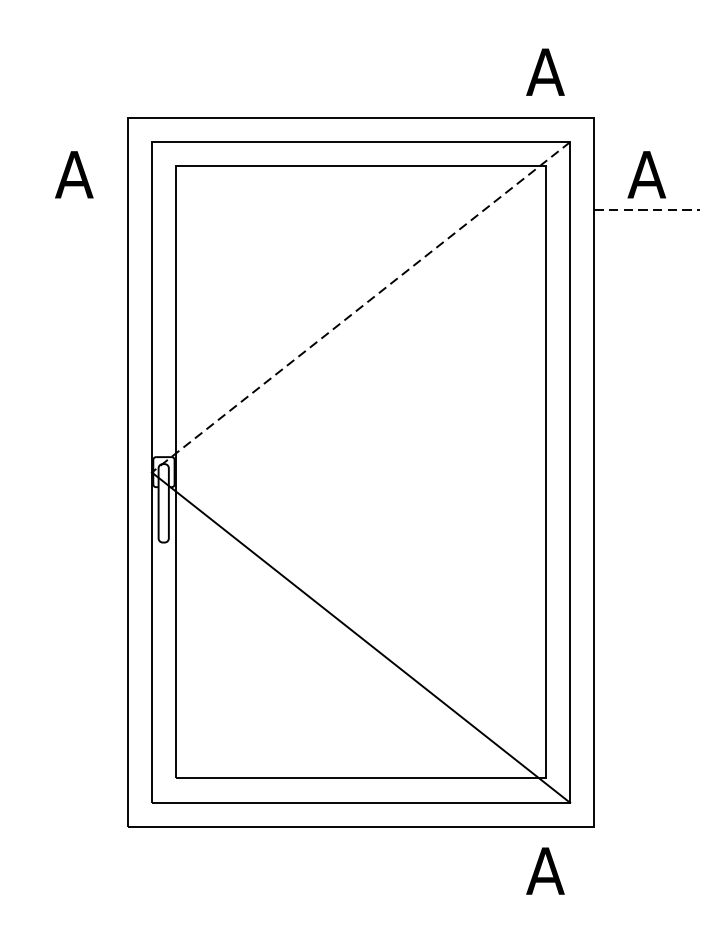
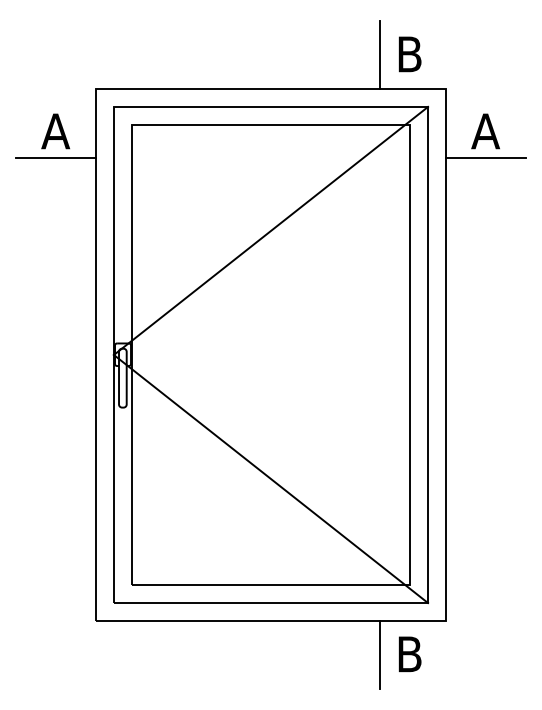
line: (506, 72) -> (380, 54), added
text: (545, 72) -> (409, 54), A -> B
line: (74, 209) -> (55, 157), added
line: (646, 209) -> (485, 157), dashed -> solid
line: (360, 308) -> (270, 231), dashed -> solid
line: (506, 871) -> (380, 654), added
text: (545, 871) -> (409, 654), A -> B

